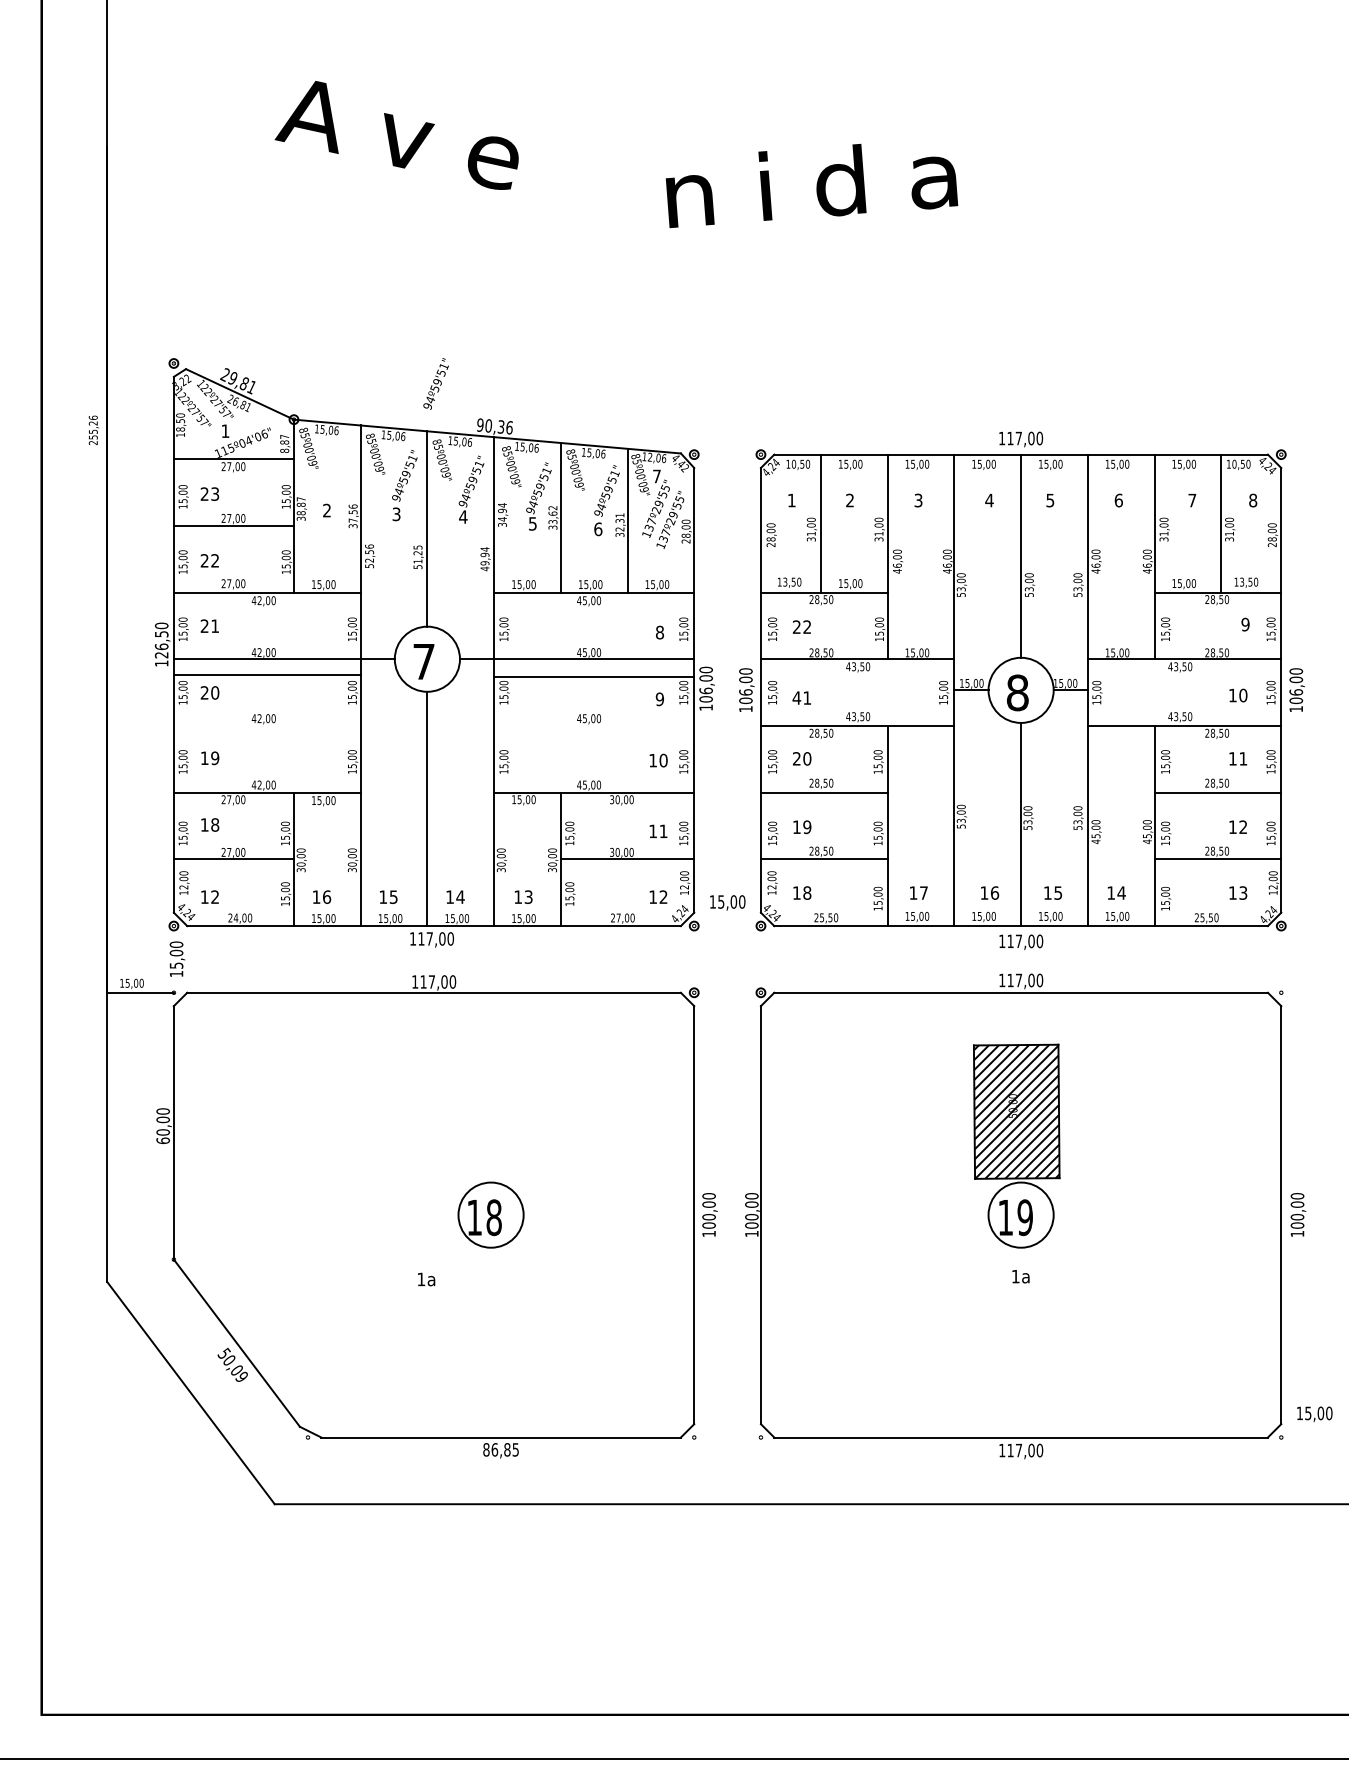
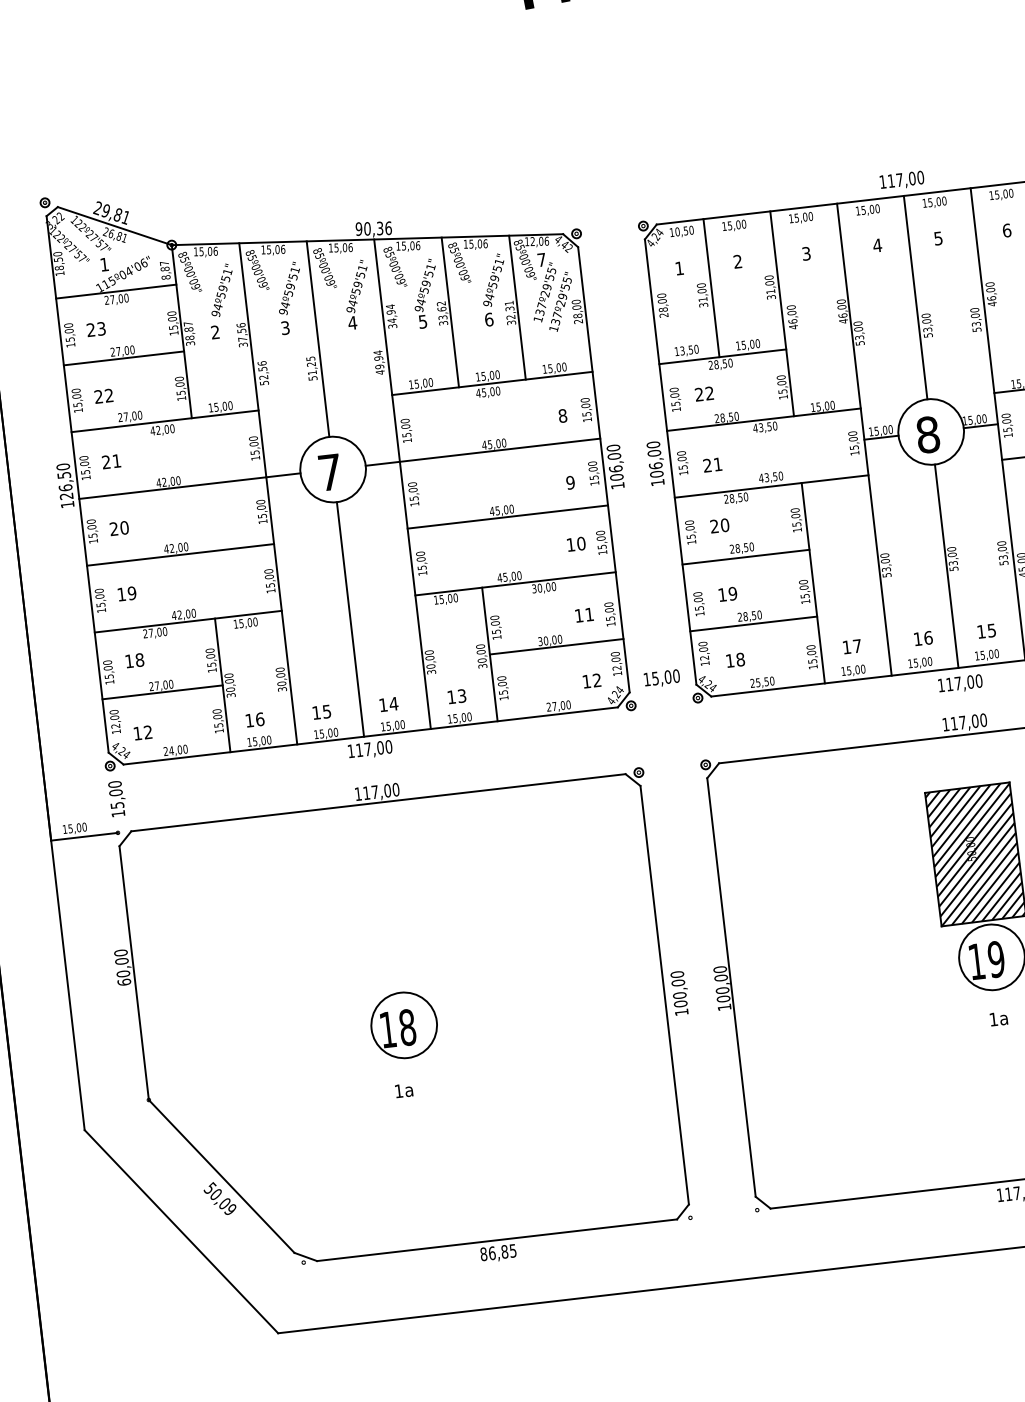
text: (435, 383) -> (221, 290), moved
line: (266, 674) -> (179, 554), moved
line: (594, 676) -> (508, 516), moved
text: (796, 697) -> (707, 465), 41 -> 21
part: (490, 1214) -> (403, 1024), moved

